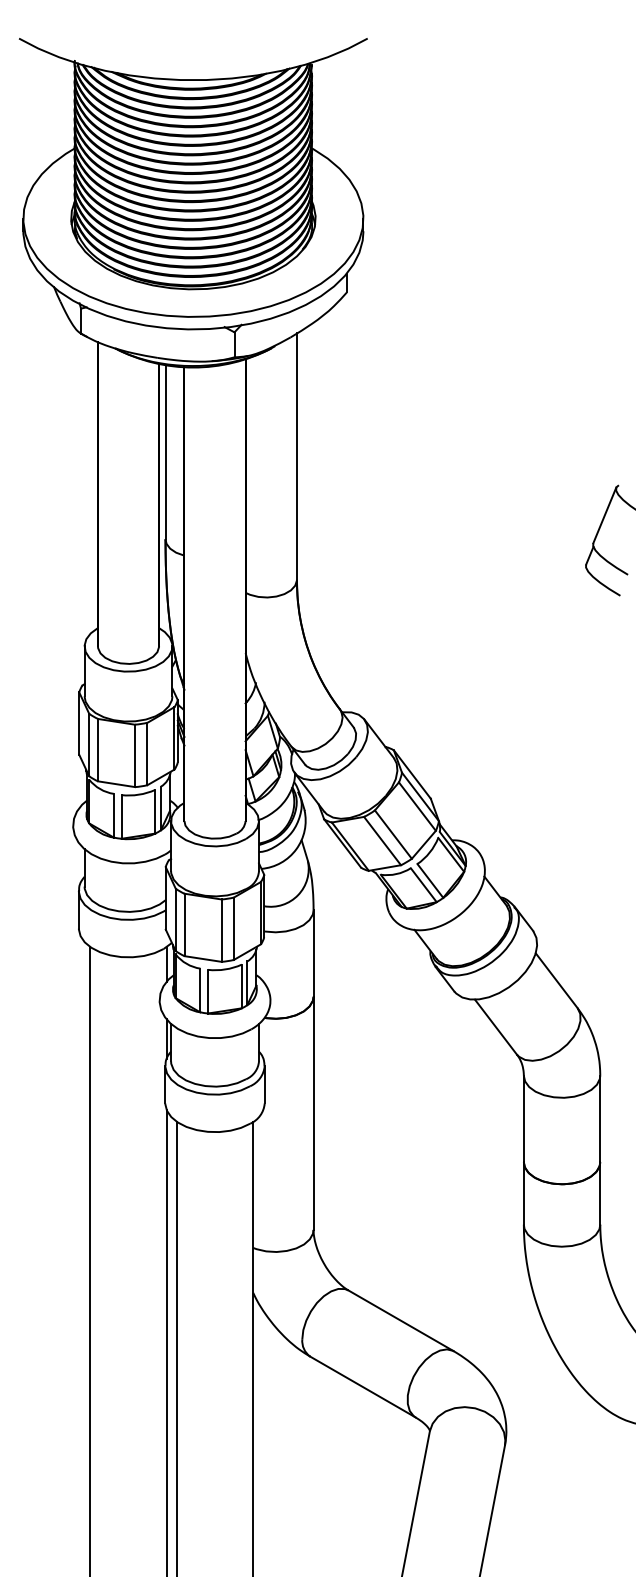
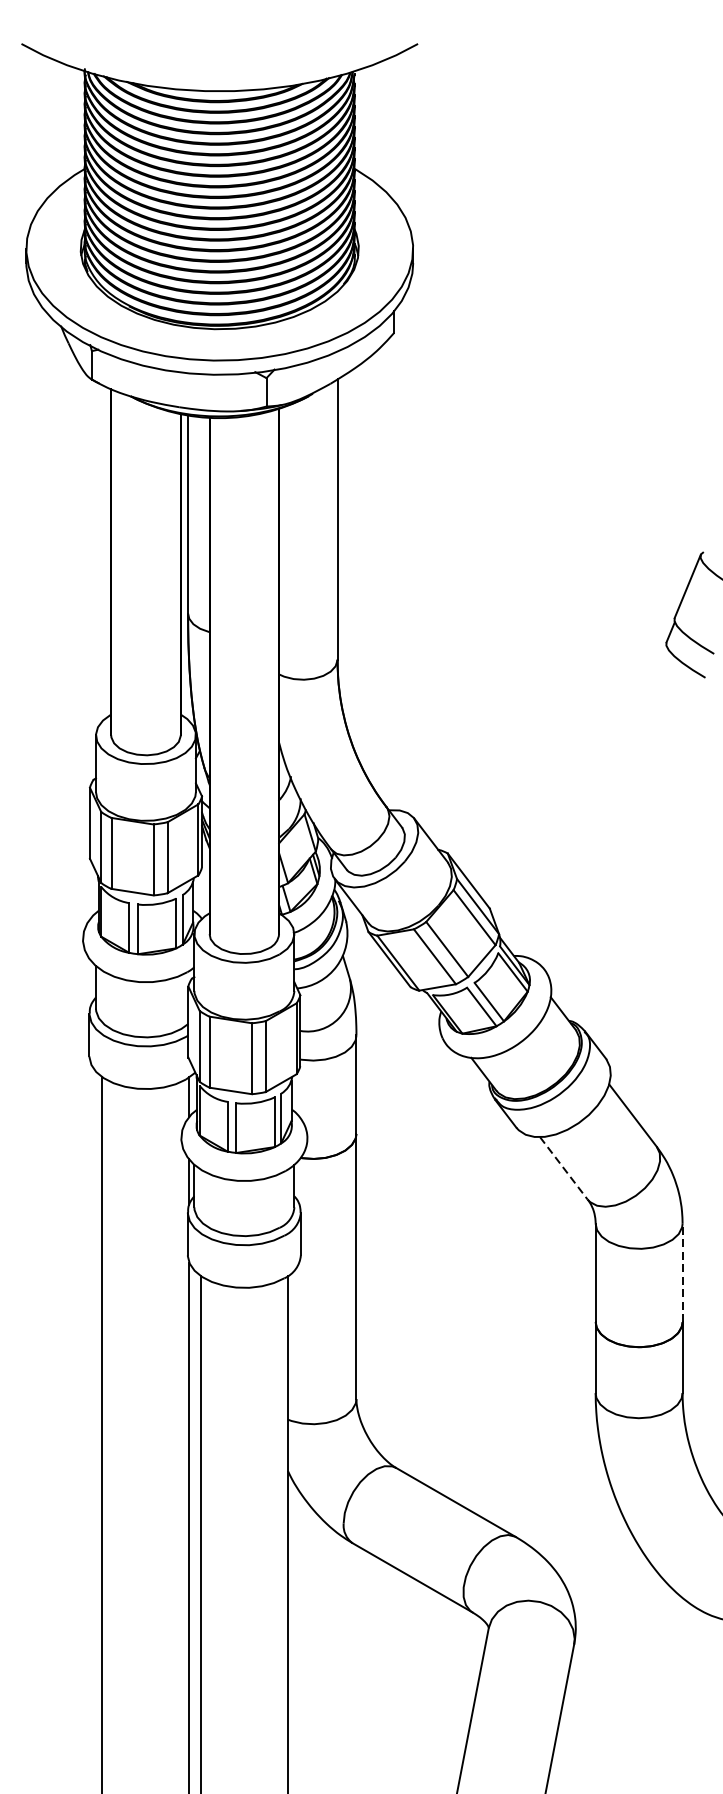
line: (496, 1027) -> (564, 1168), solid -> dashed
line: (600, 1118) -> (682, 1272), solid -> dashed

